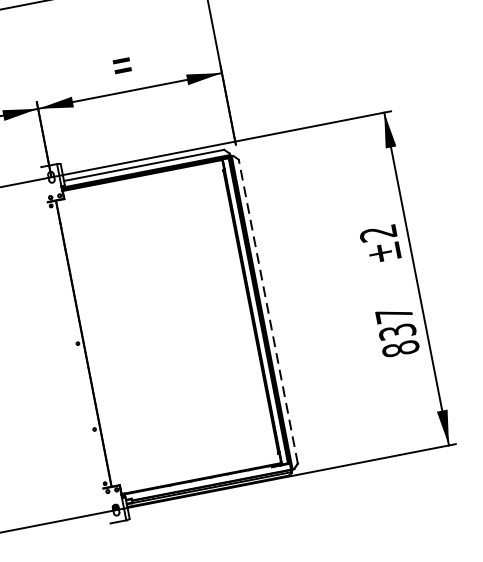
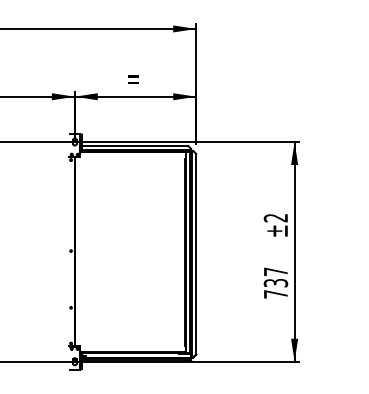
line: (268, 310) -> (196, 253), dashed -> solid
text: (400, 349) -> (275, 294), 837 -> 737

